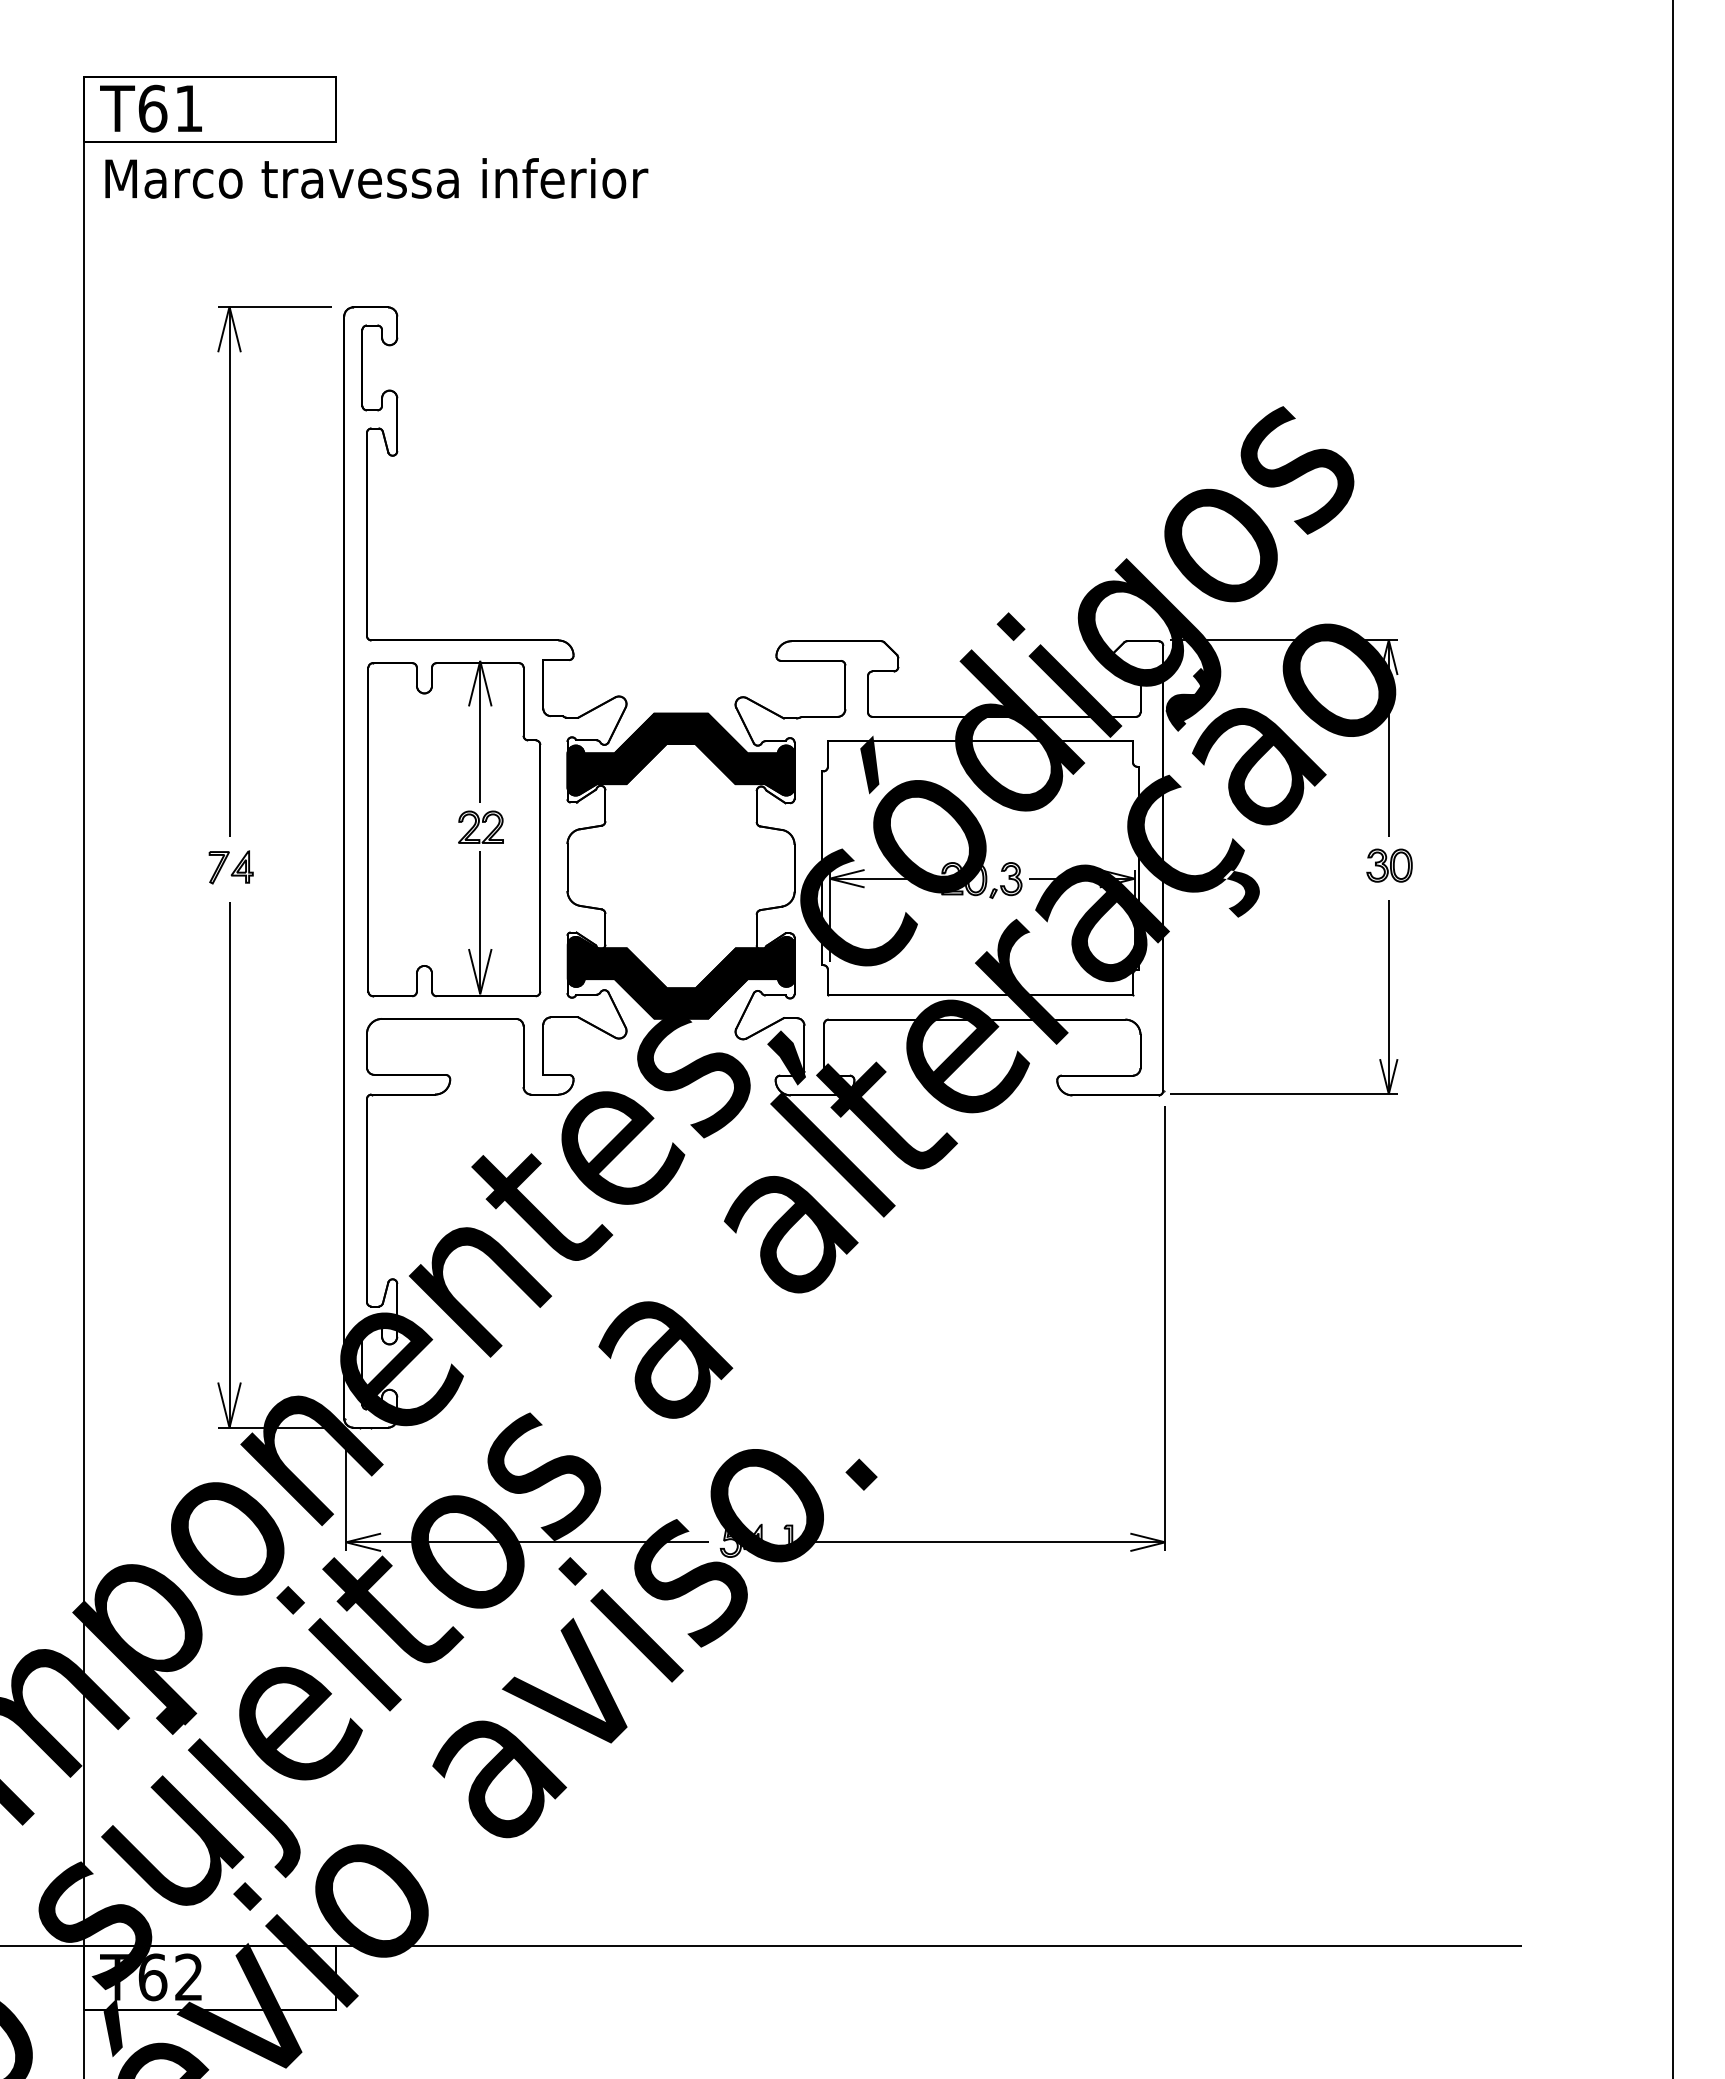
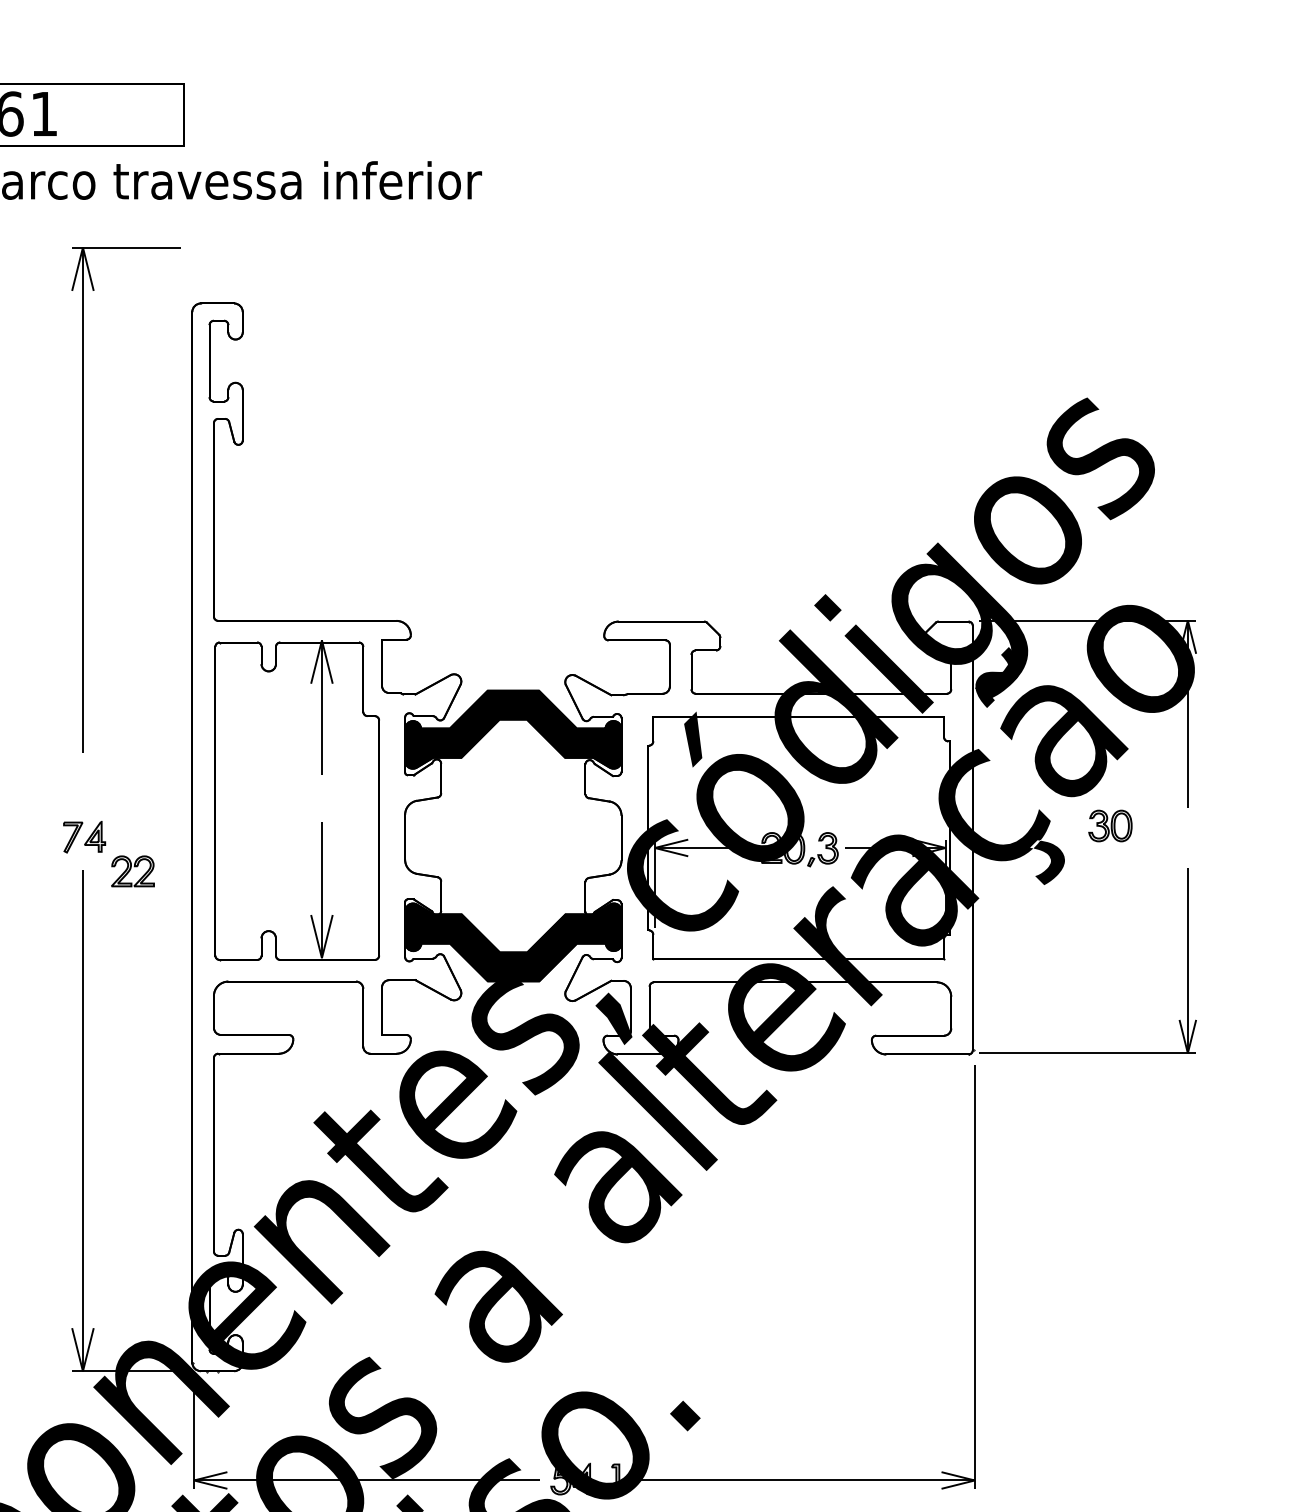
part: (230, 571) -> (83, 499), moved
part: (480, 826) -> (132, 870), moved
part: (1389, 865) -> (1110, 825), moved

